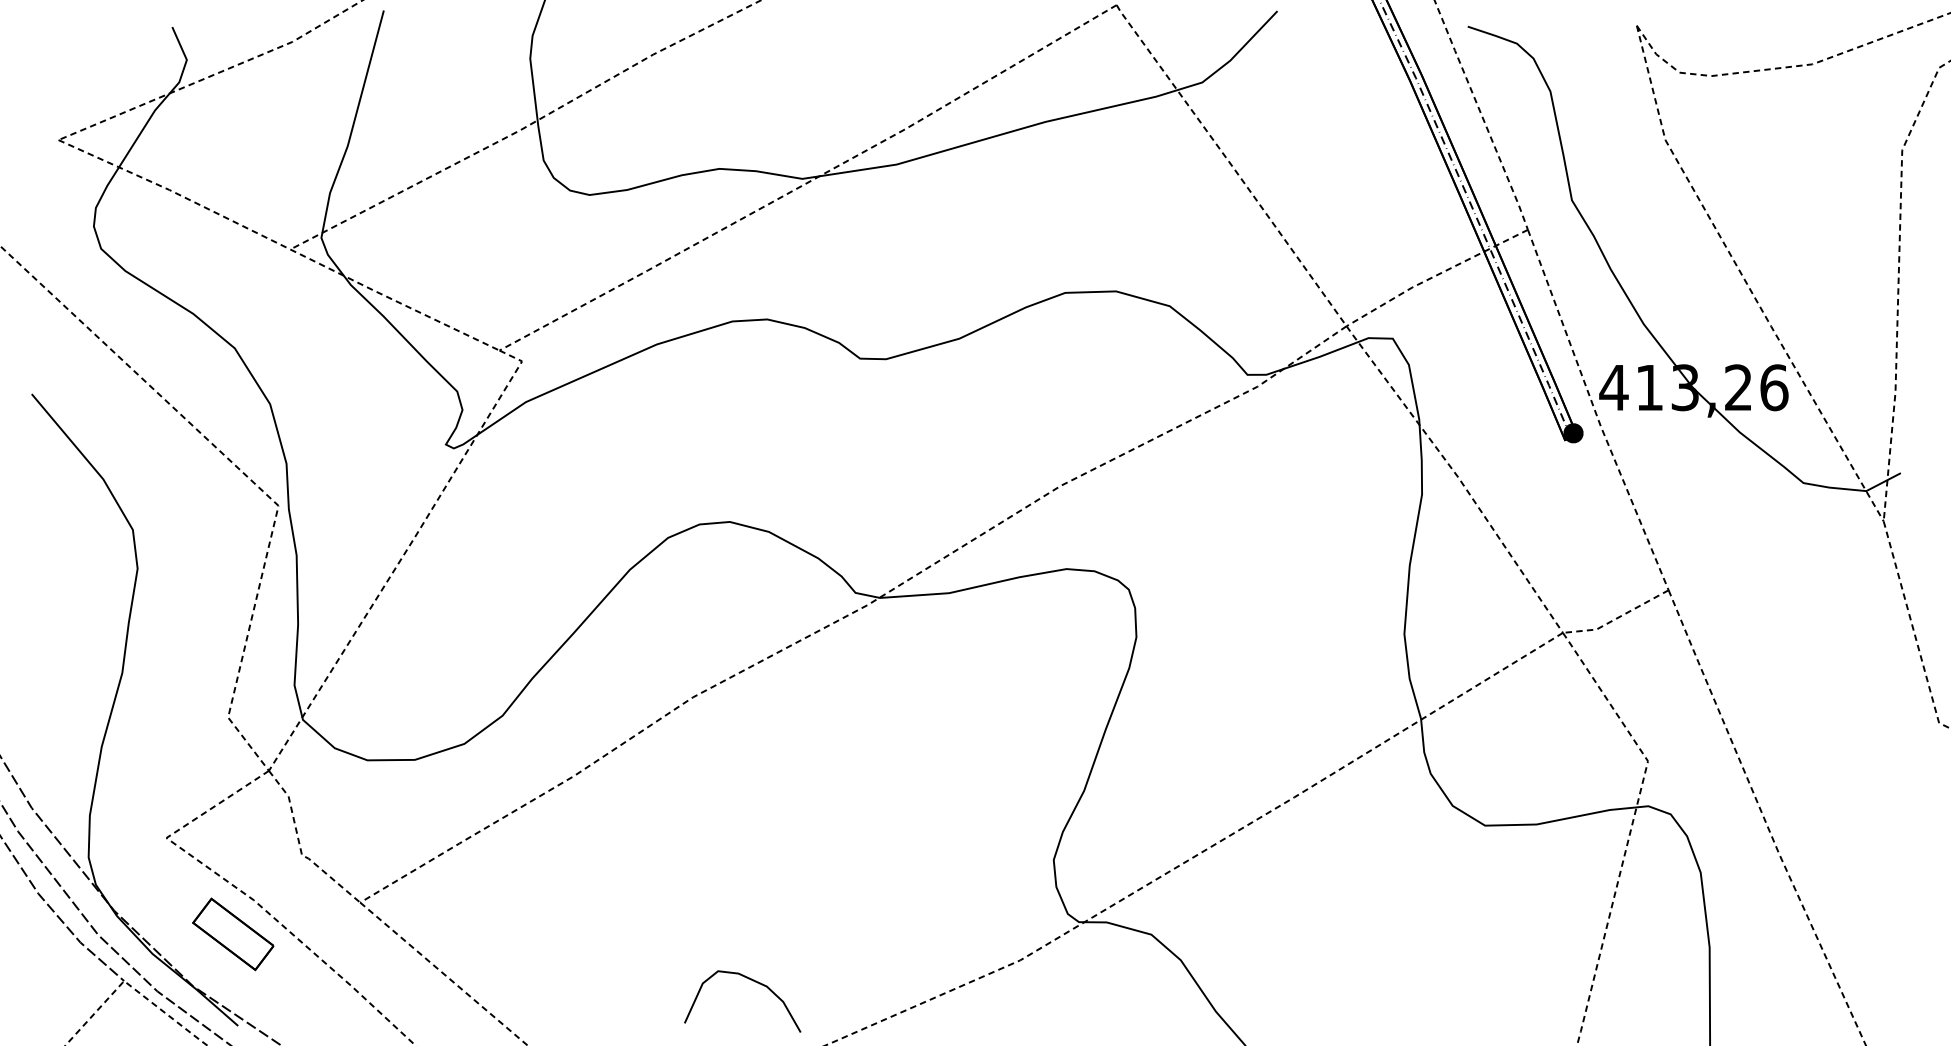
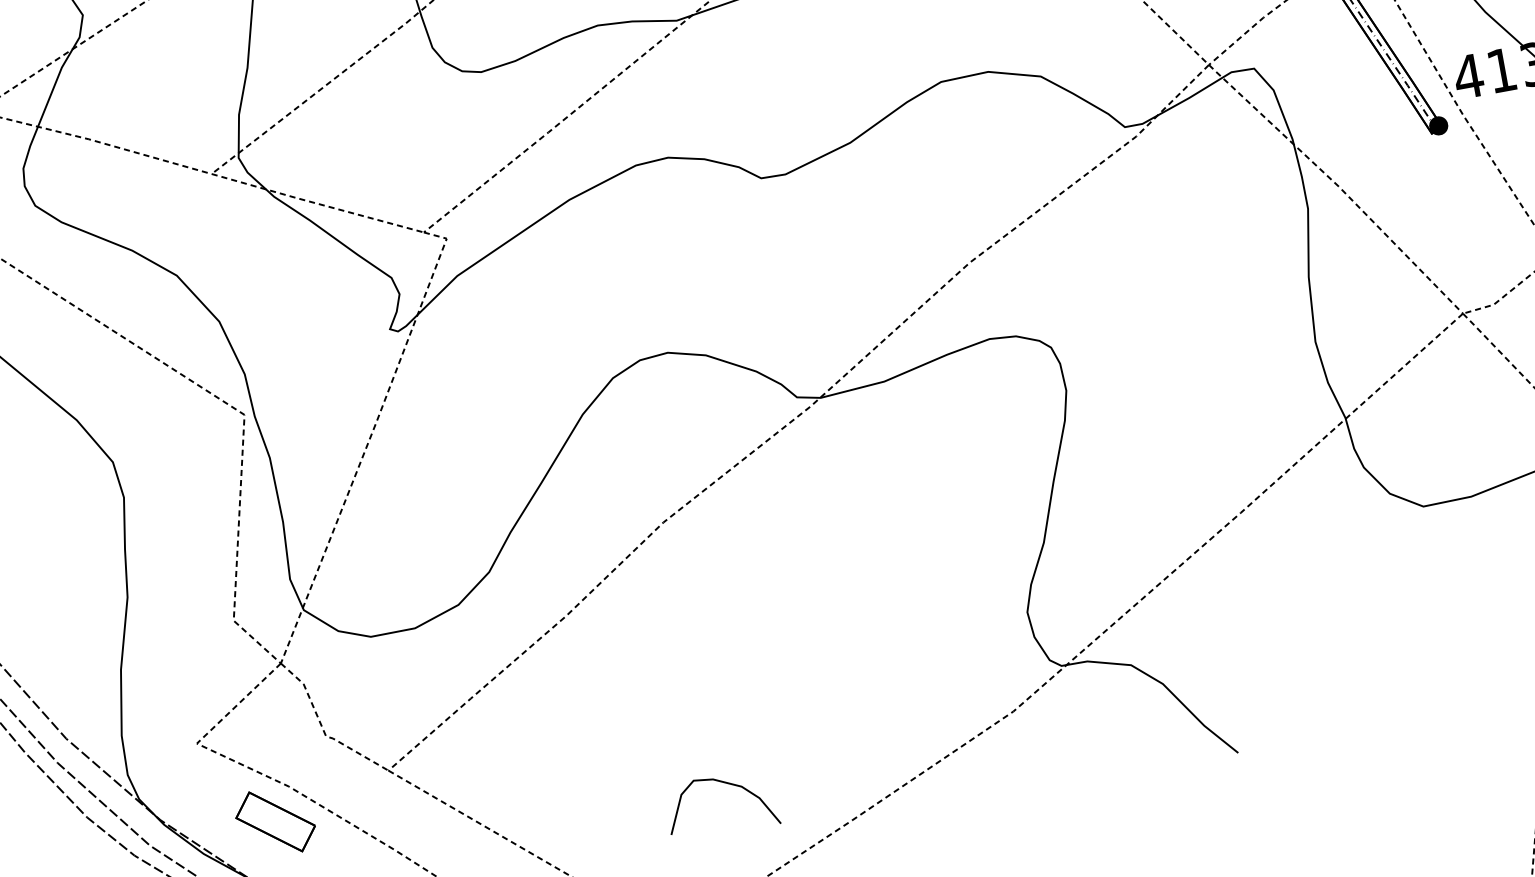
curve: (750, 980) -> (725, 783), moved

